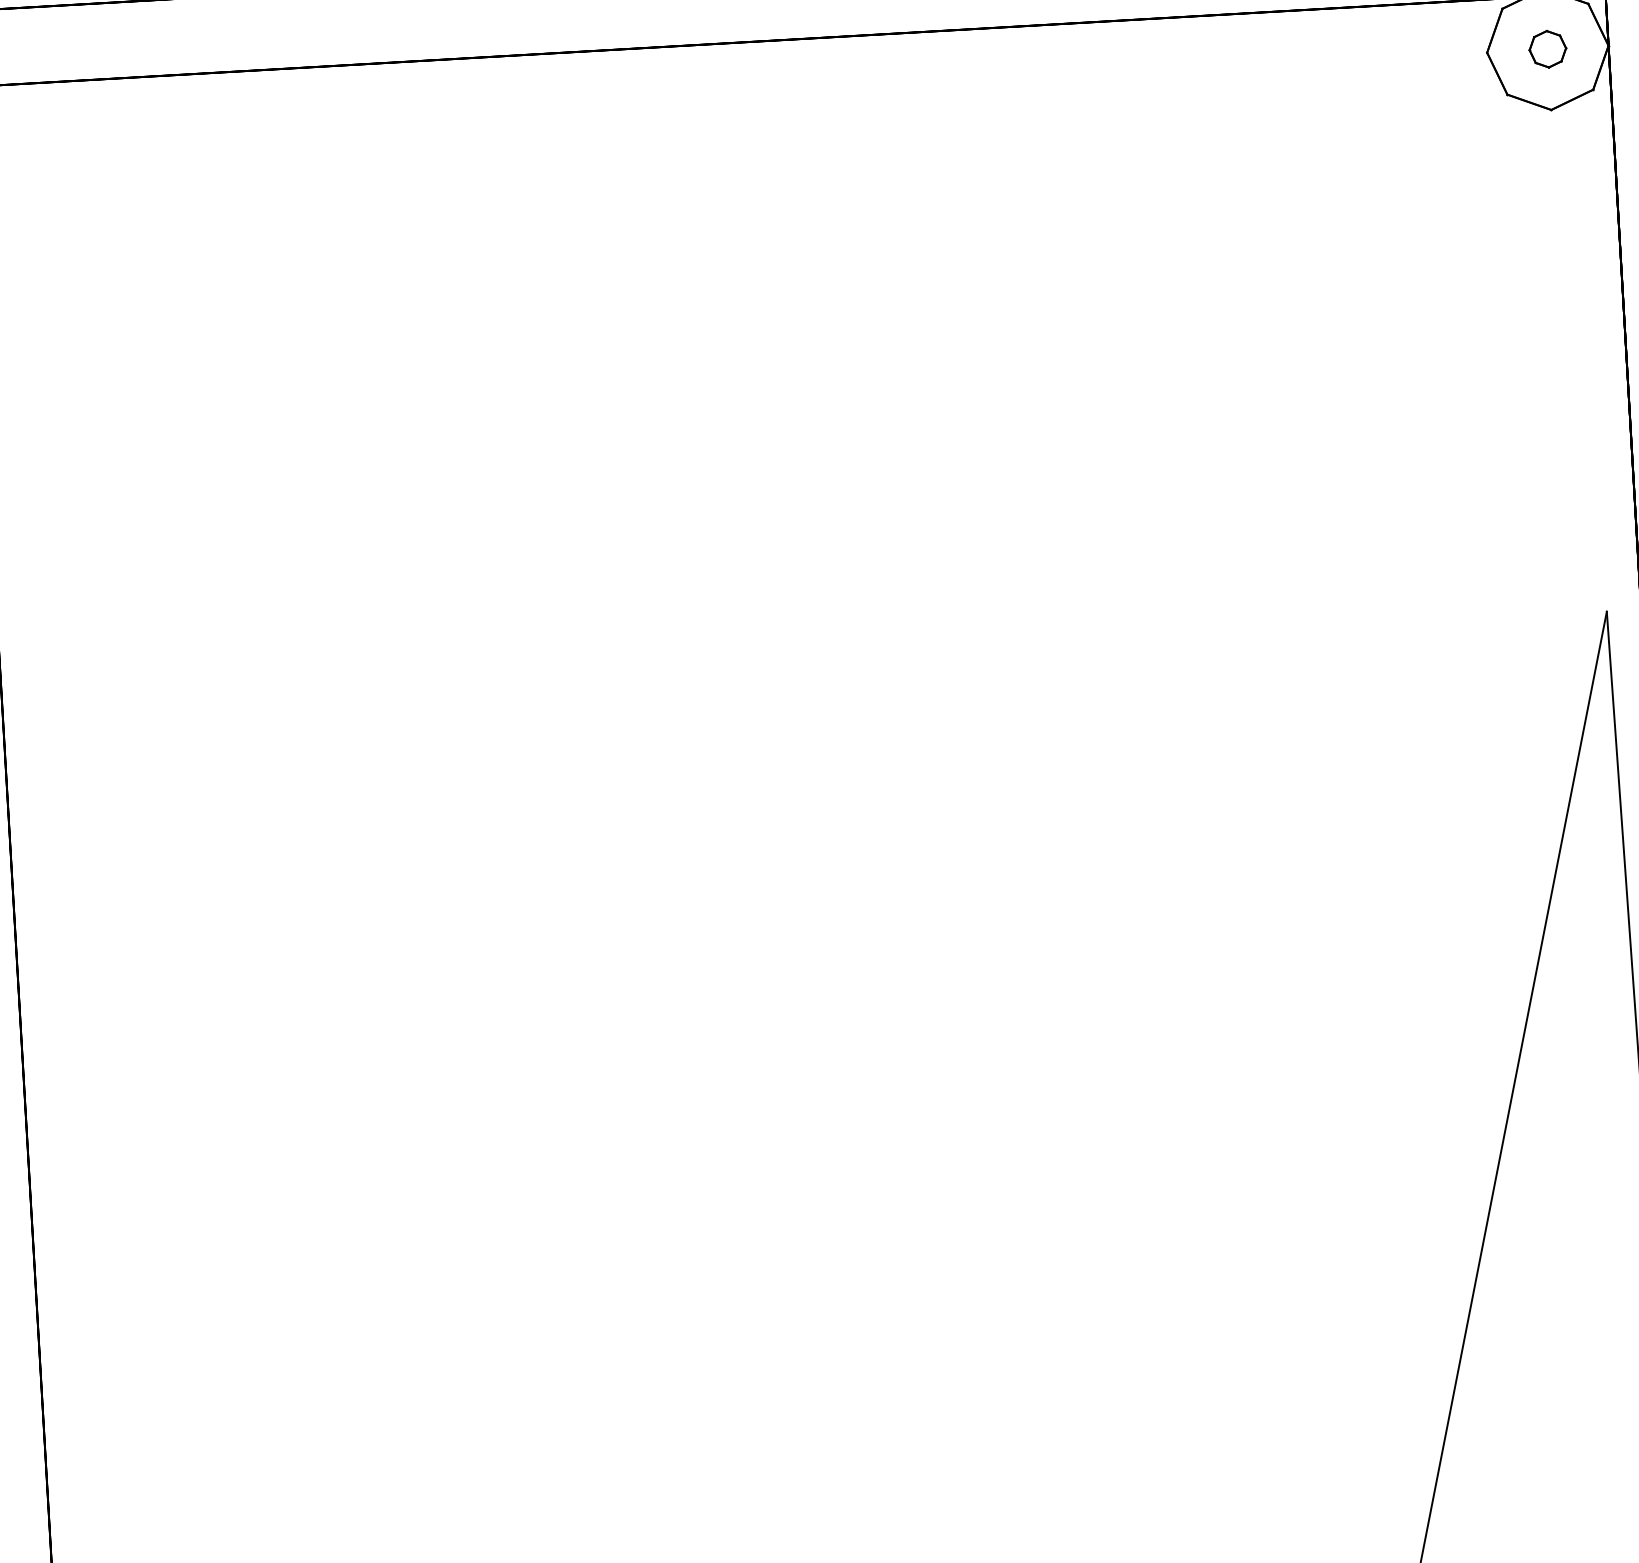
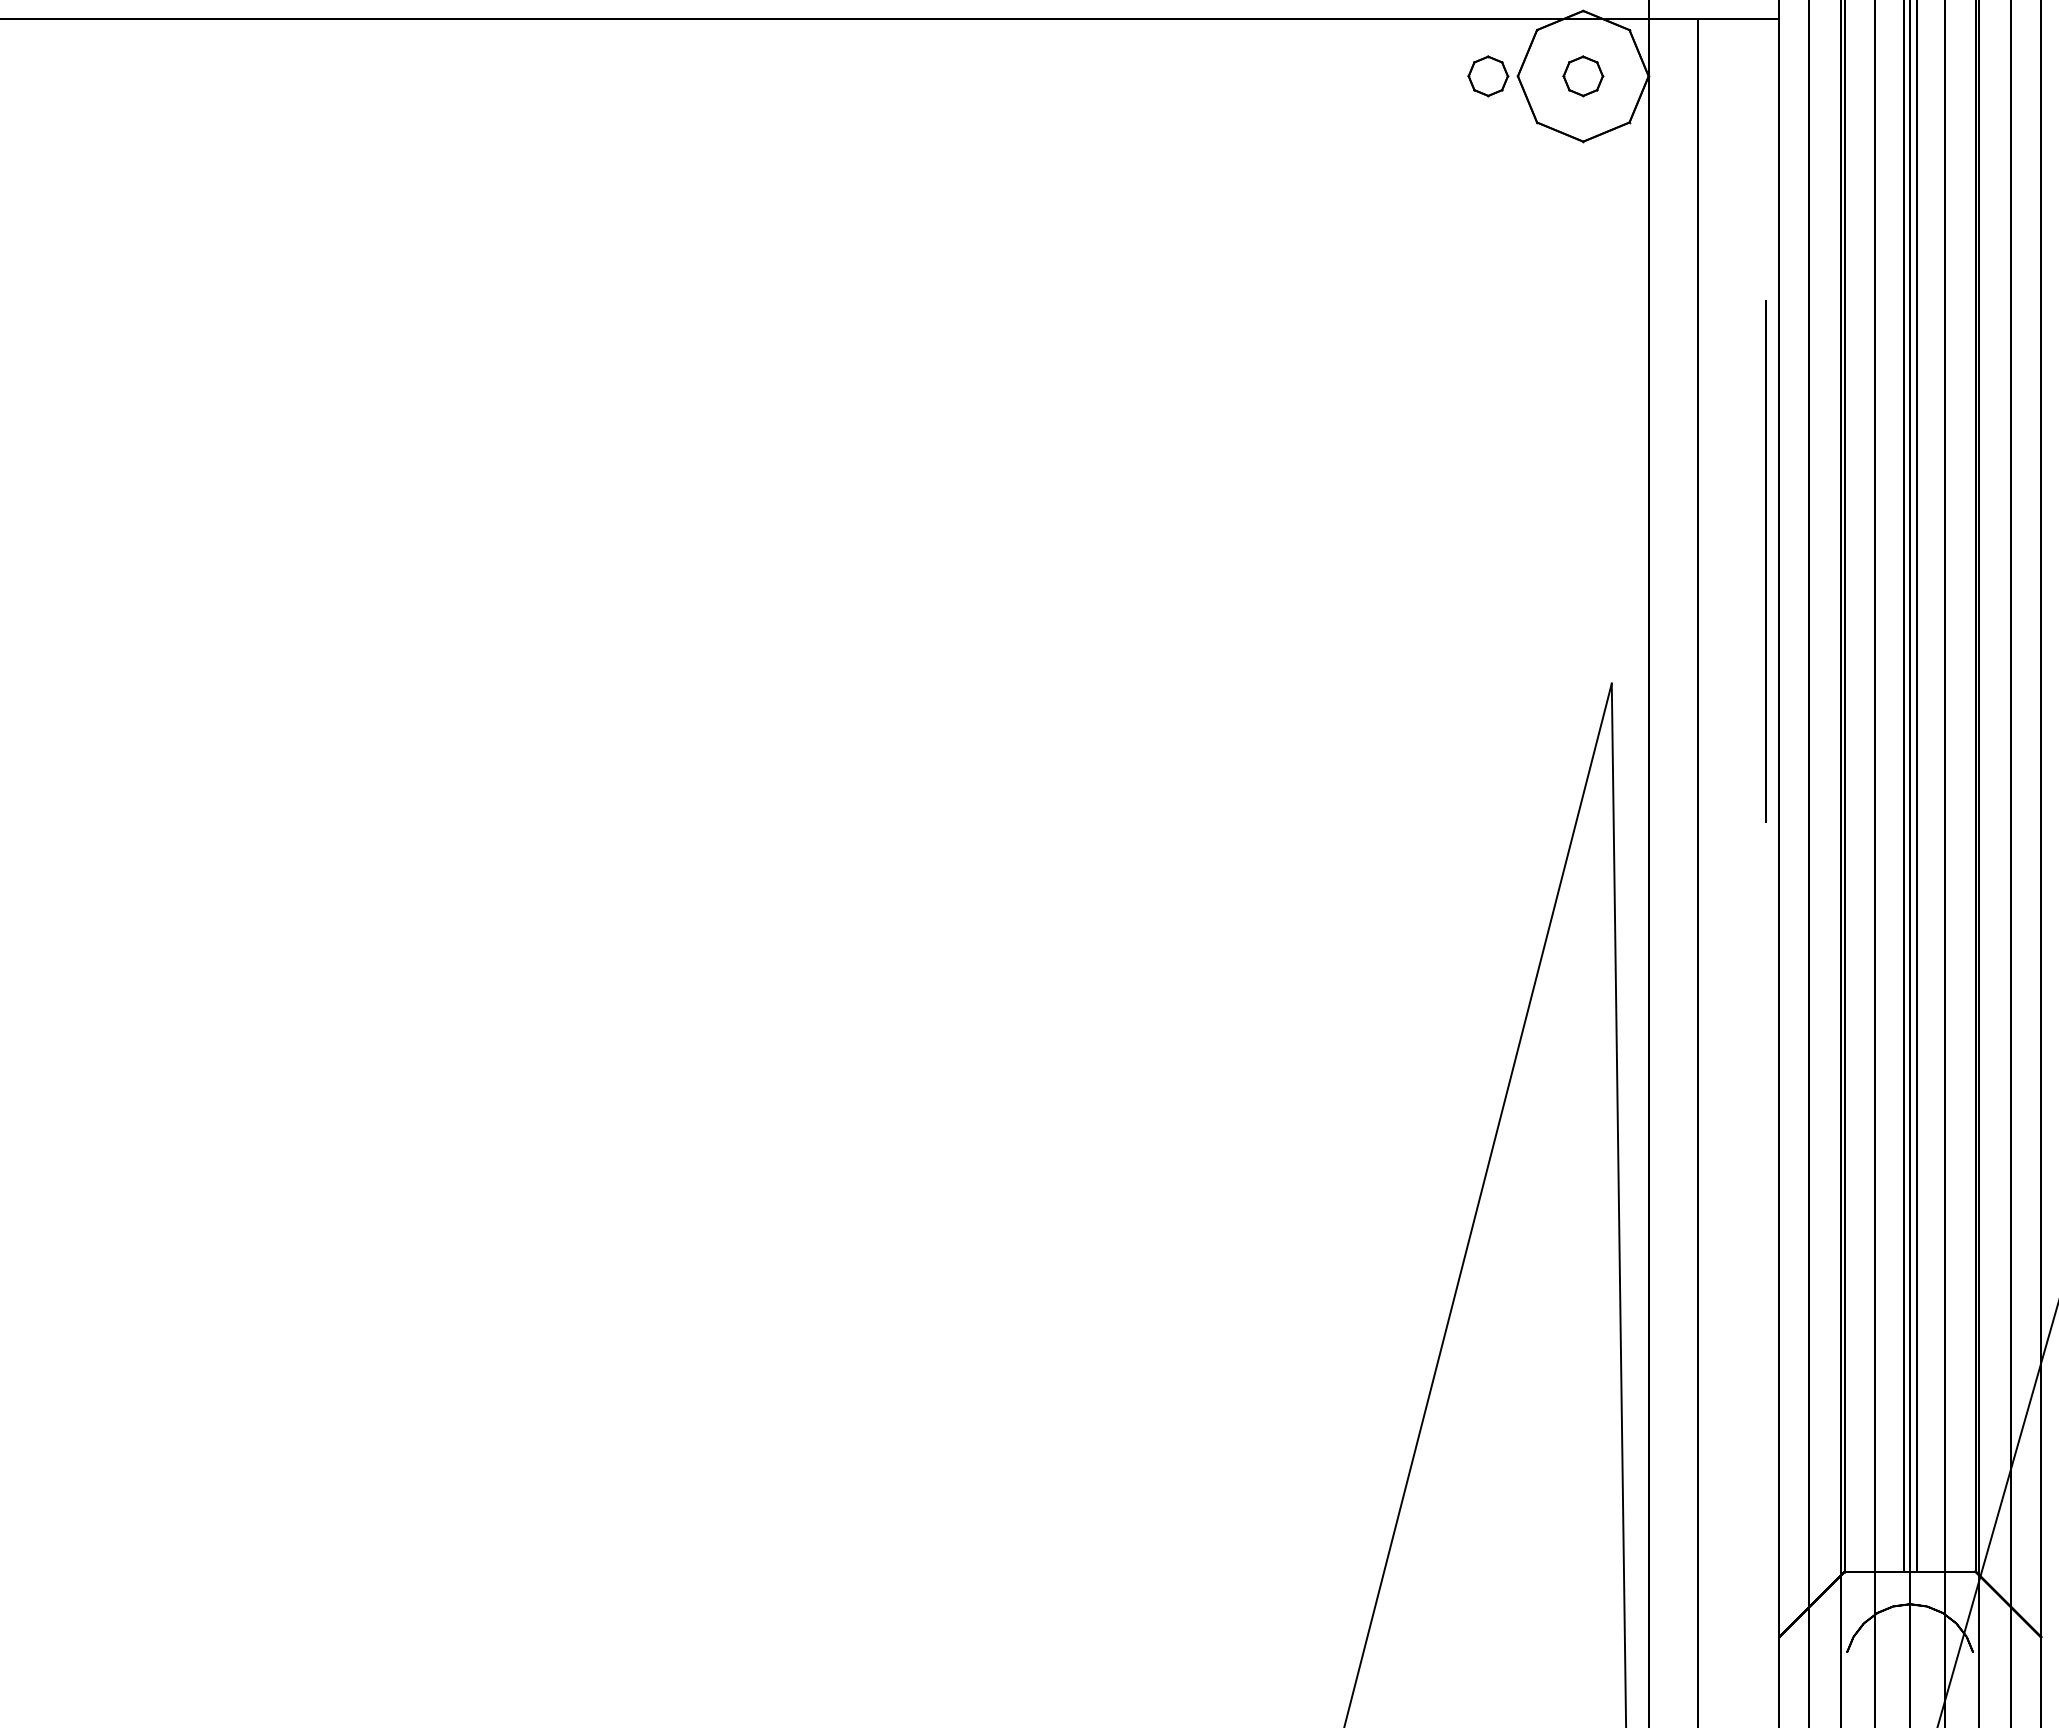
part: (1459, 54) -> (1488, 76), added

